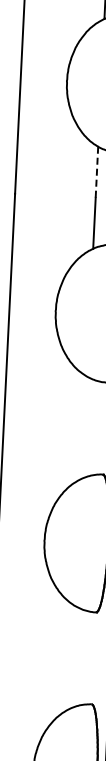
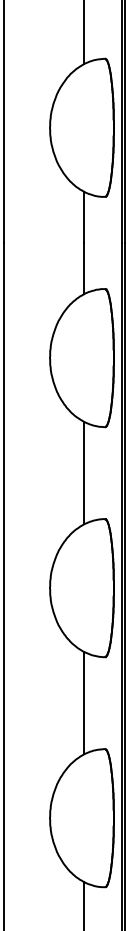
line: (97, 172) -> (84, 217), dashed -> solid
line: (84, 427) -> (84, 472), added
line: (73, 657) -> (84, 703), added

